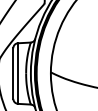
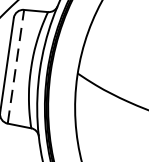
line: (18, 73) -> (16, 66), solid -> dashed

